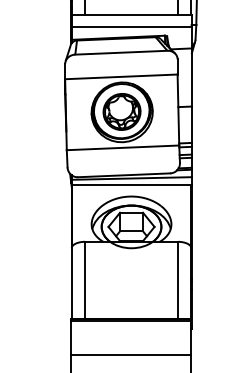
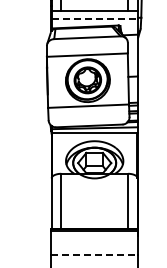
line: (132, 27) -> (95, 19), solid -> dashed
line: (132, 355) -> (95, 255), solid -> dashed

